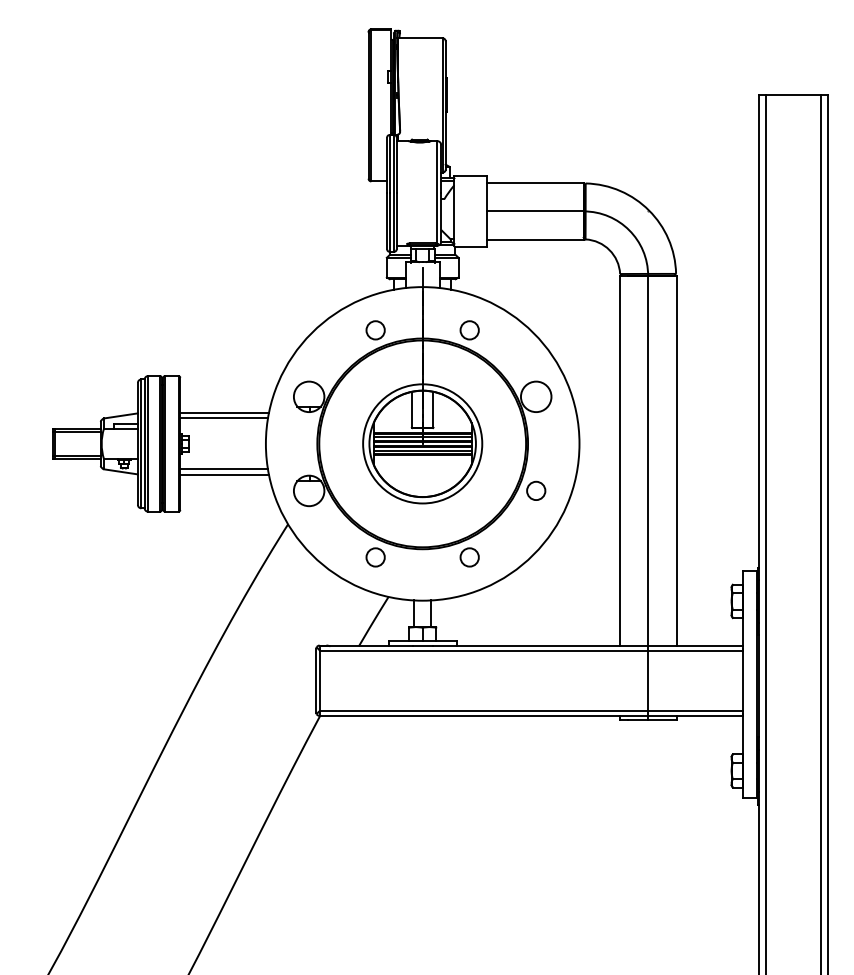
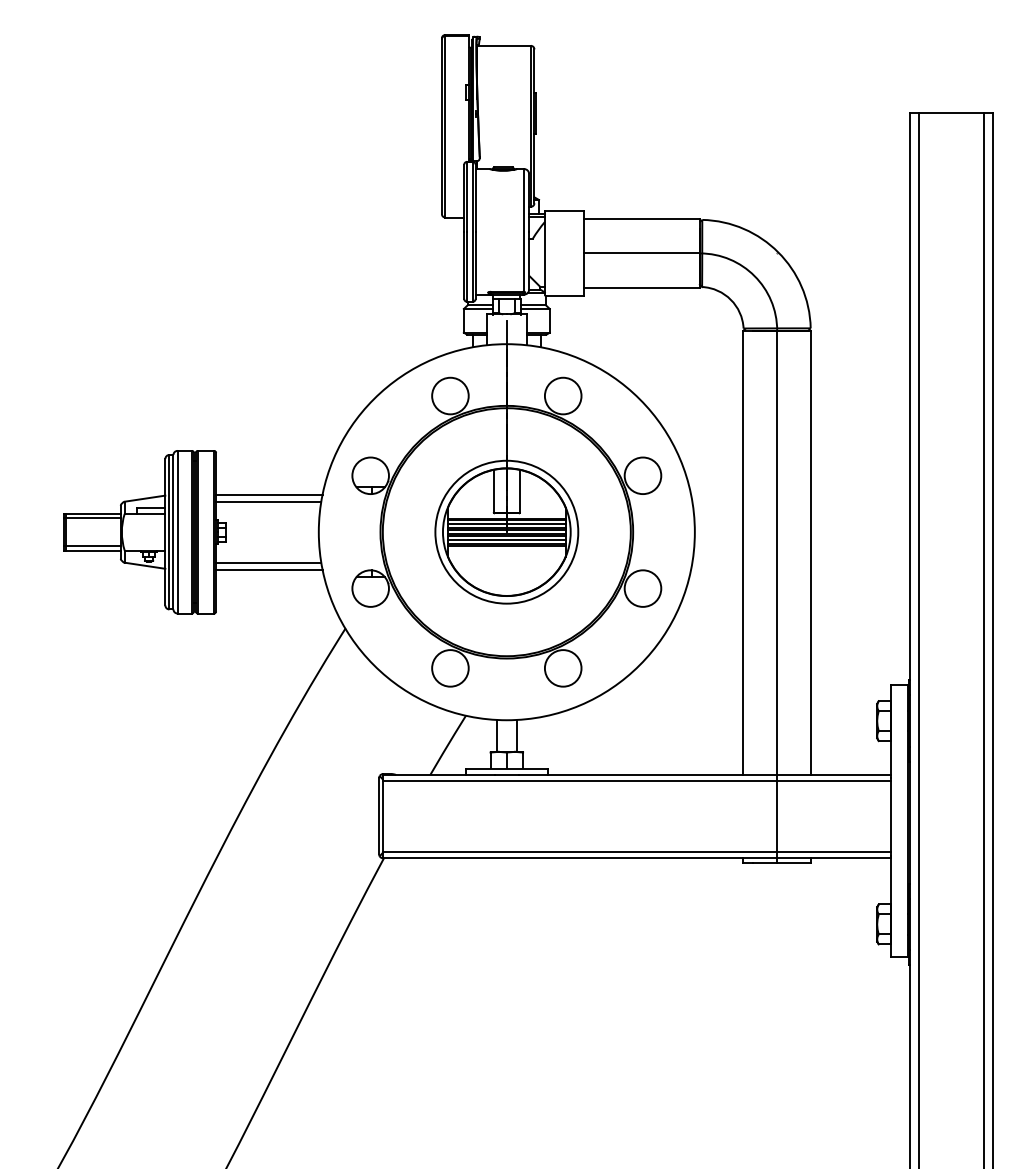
circle: (375, 329) -> (450, 395), size x1.67
circle: (469, 329) -> (562, 395), size x1.67
circle: (535, 490) -> (642, 588), size x1.67
circle: (375, 557) -> (450, 668), size x1.67
circle: (469, 557) -> (562, 668), size x1.67

